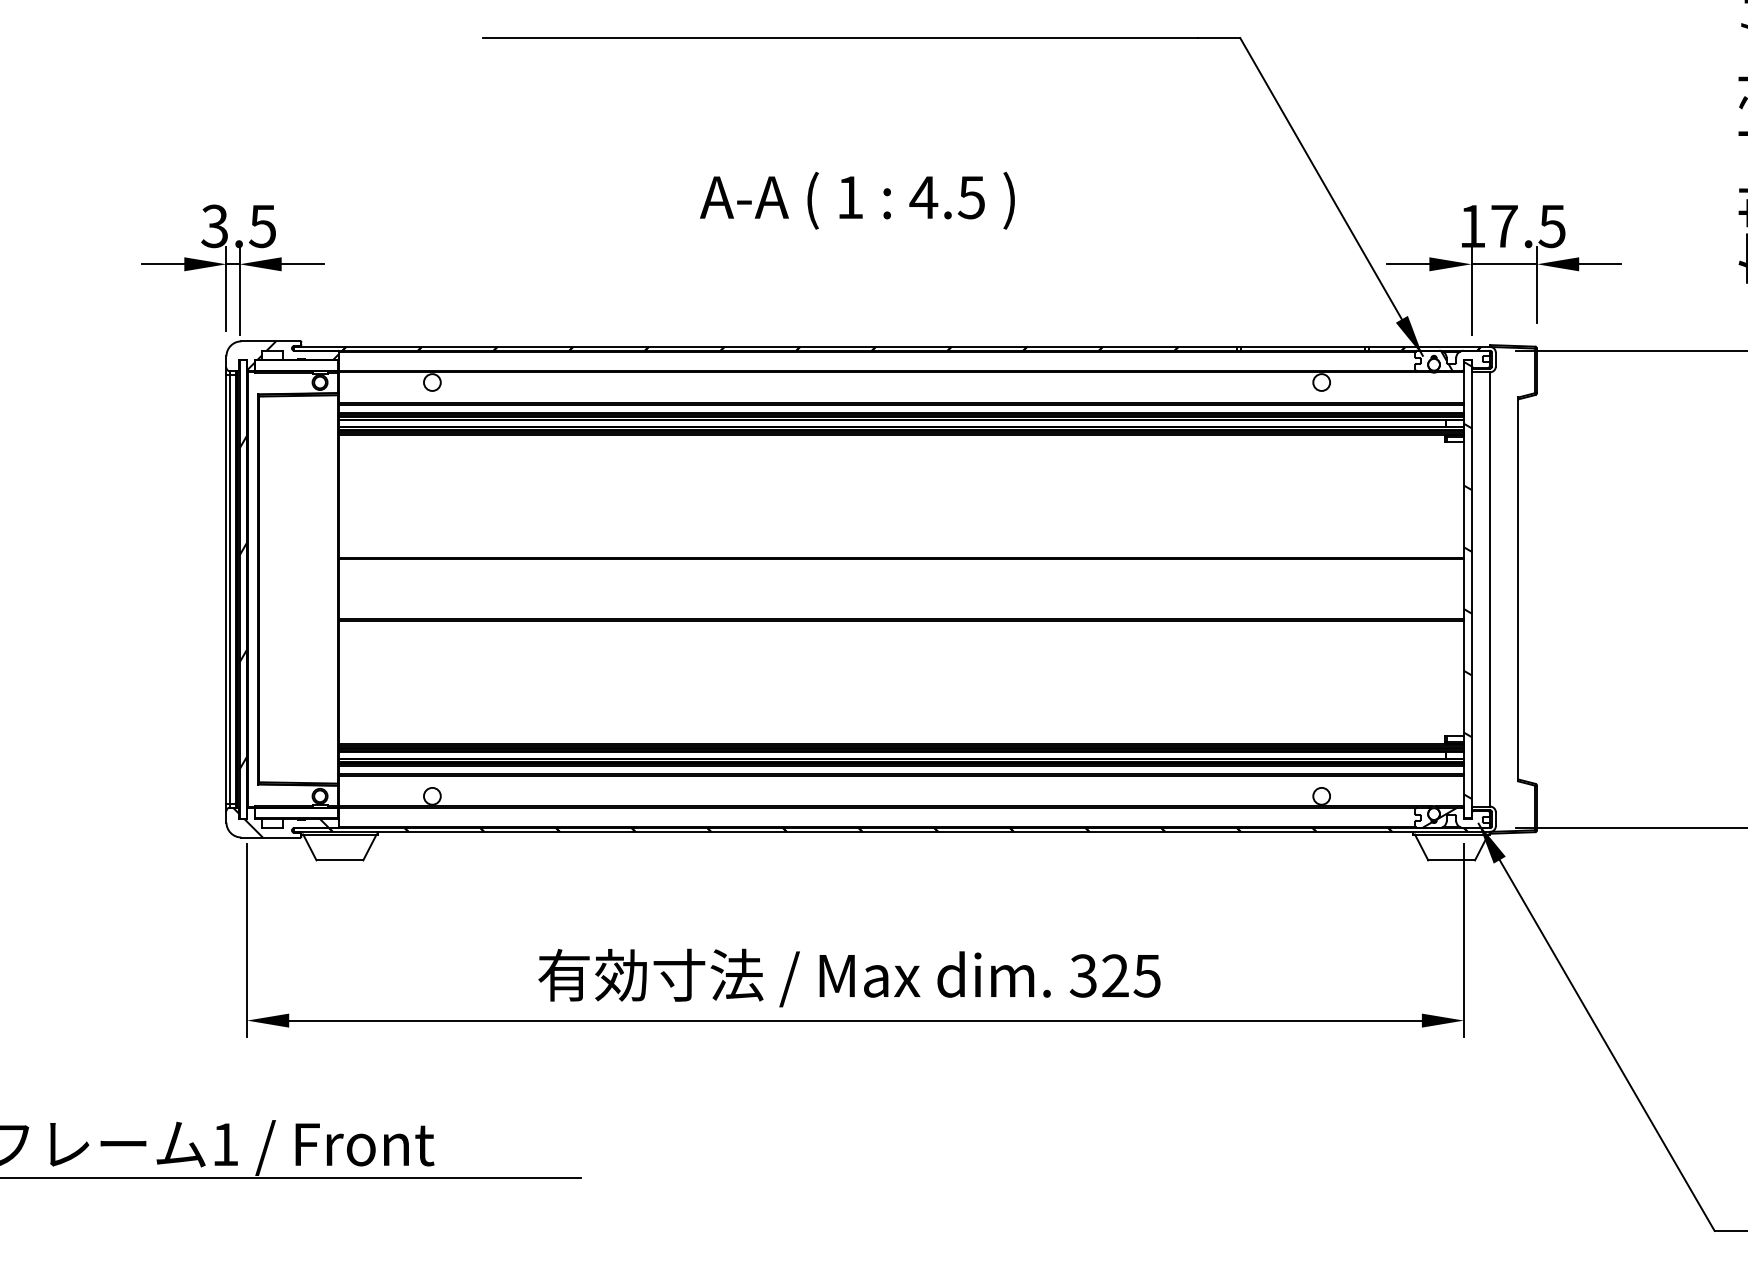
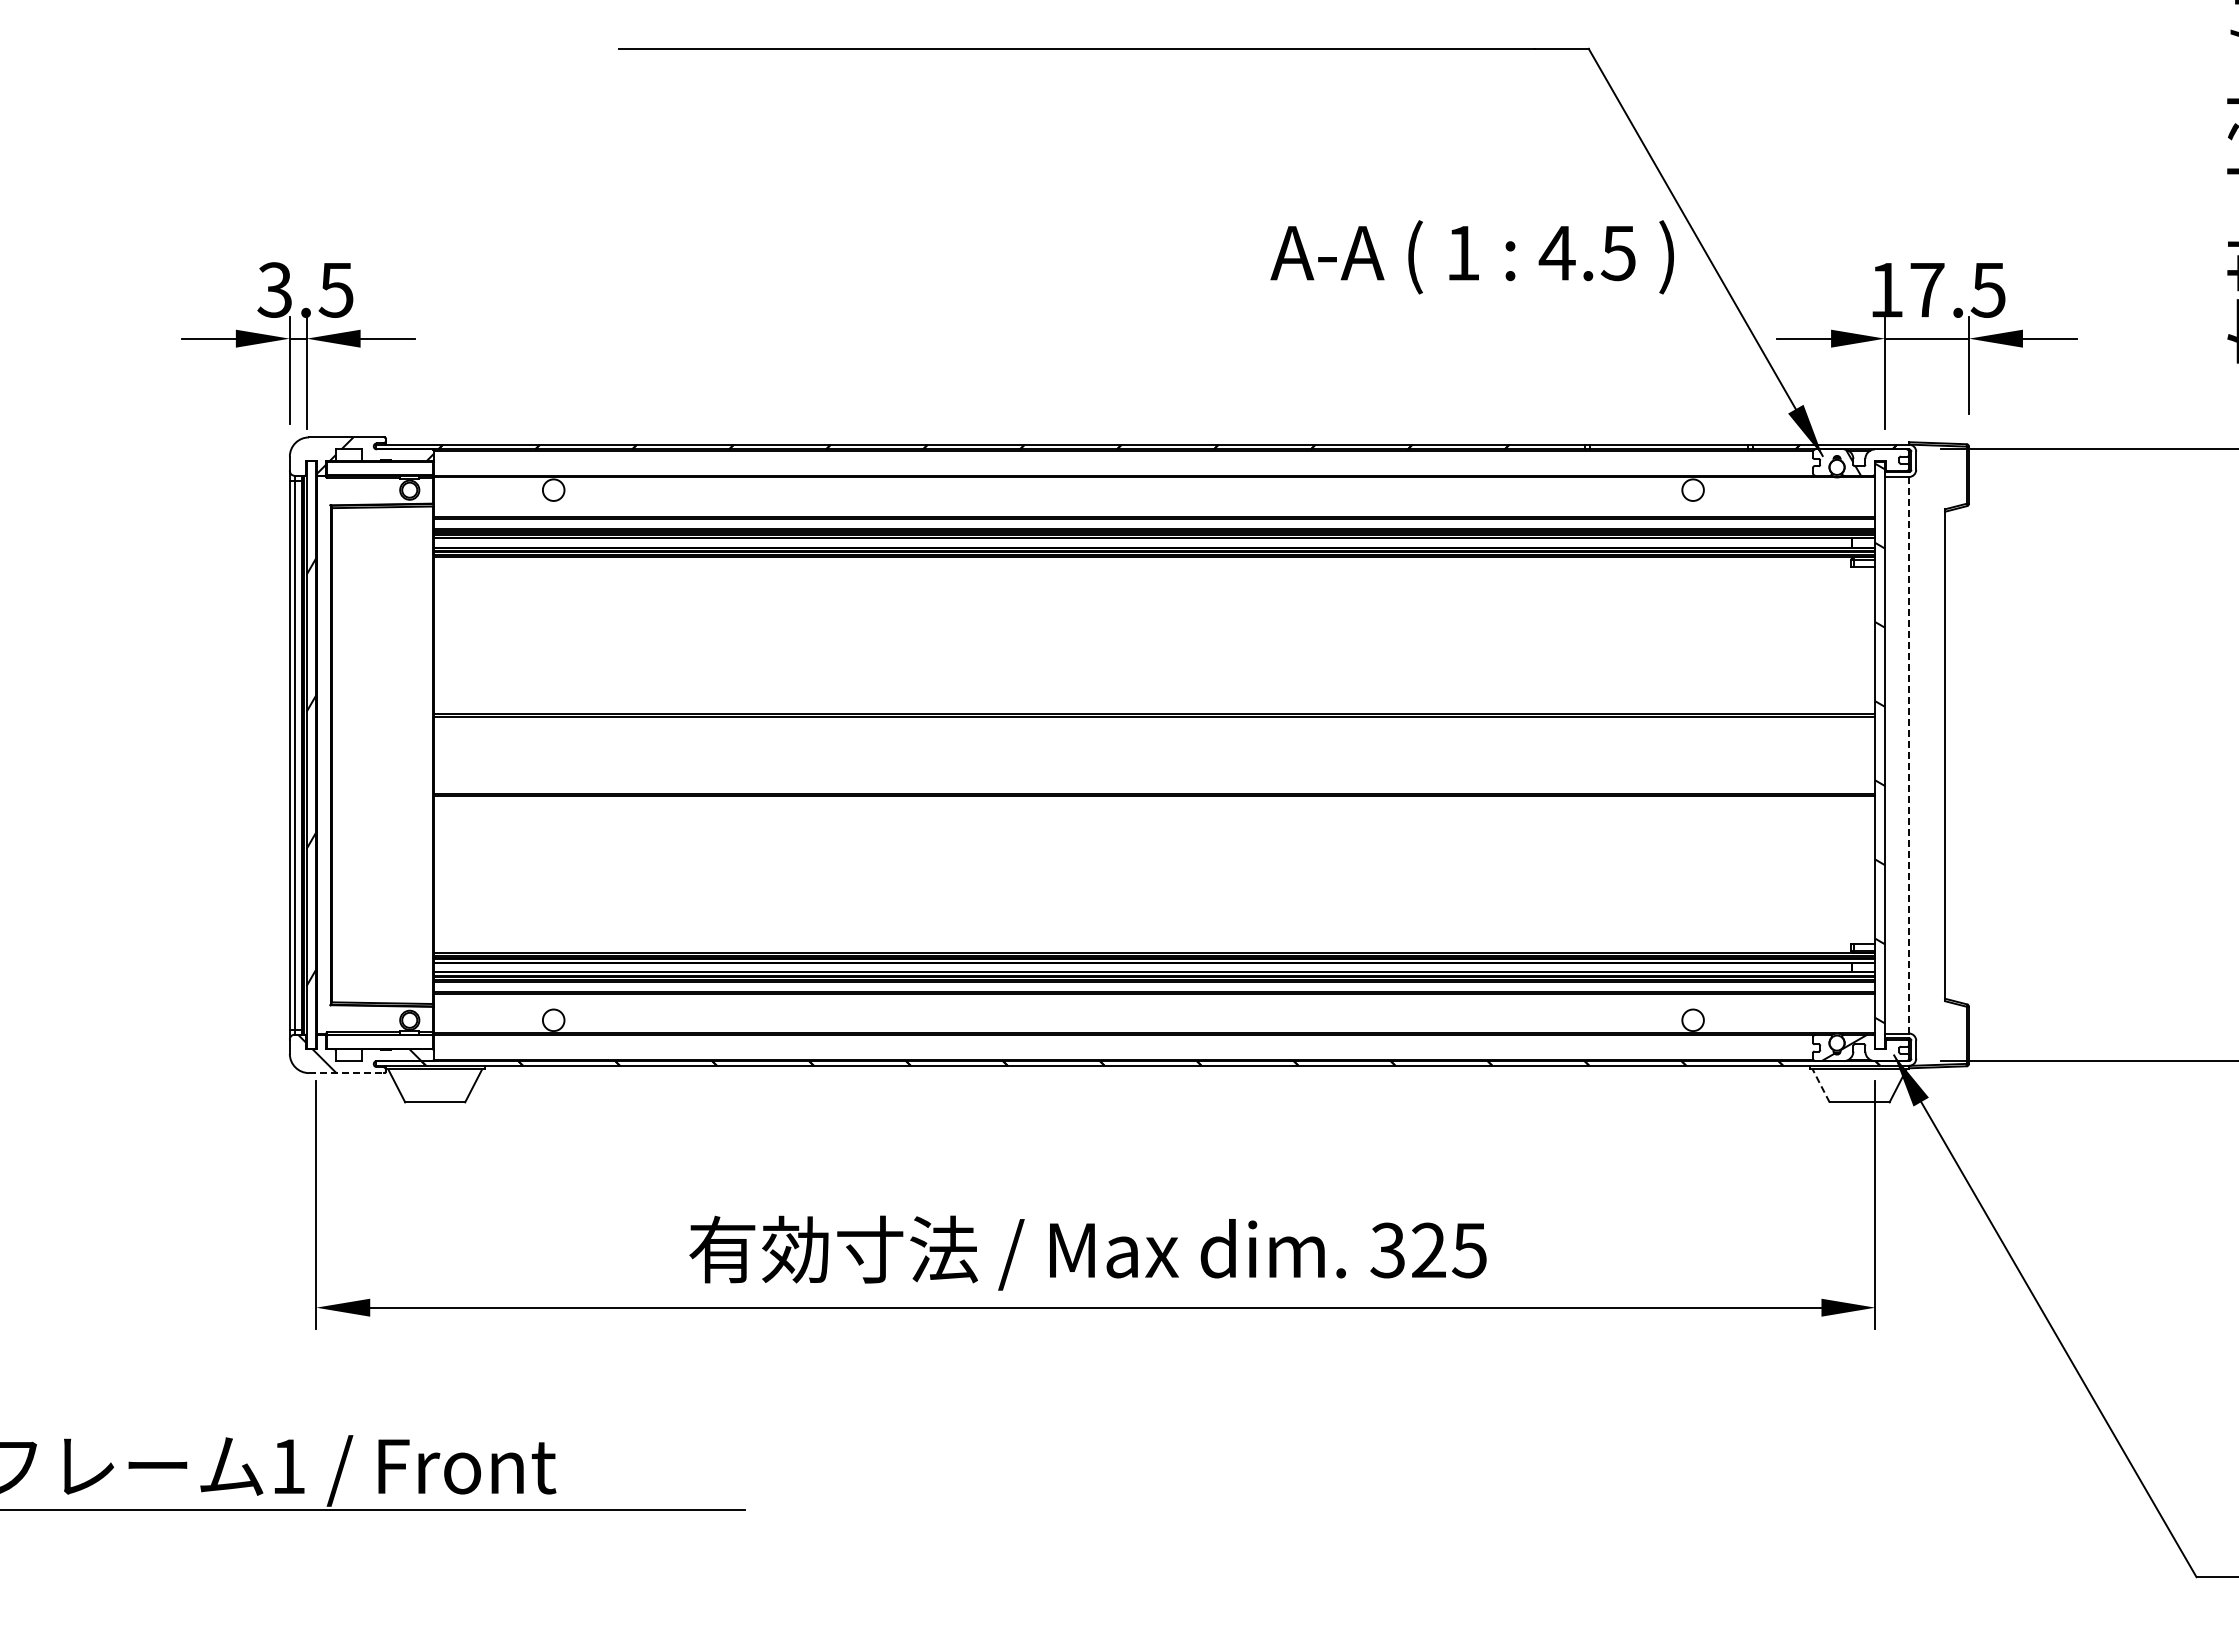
text: (856, 200) -> (1471, 257), moved
line: (1490, 588) -> (1909, 754), solid -> dashed
line: (270, 837) -> (346, 1073), solid -> dashed
line: (1421, 847) -> (1821, 1085), solid -> dashed

